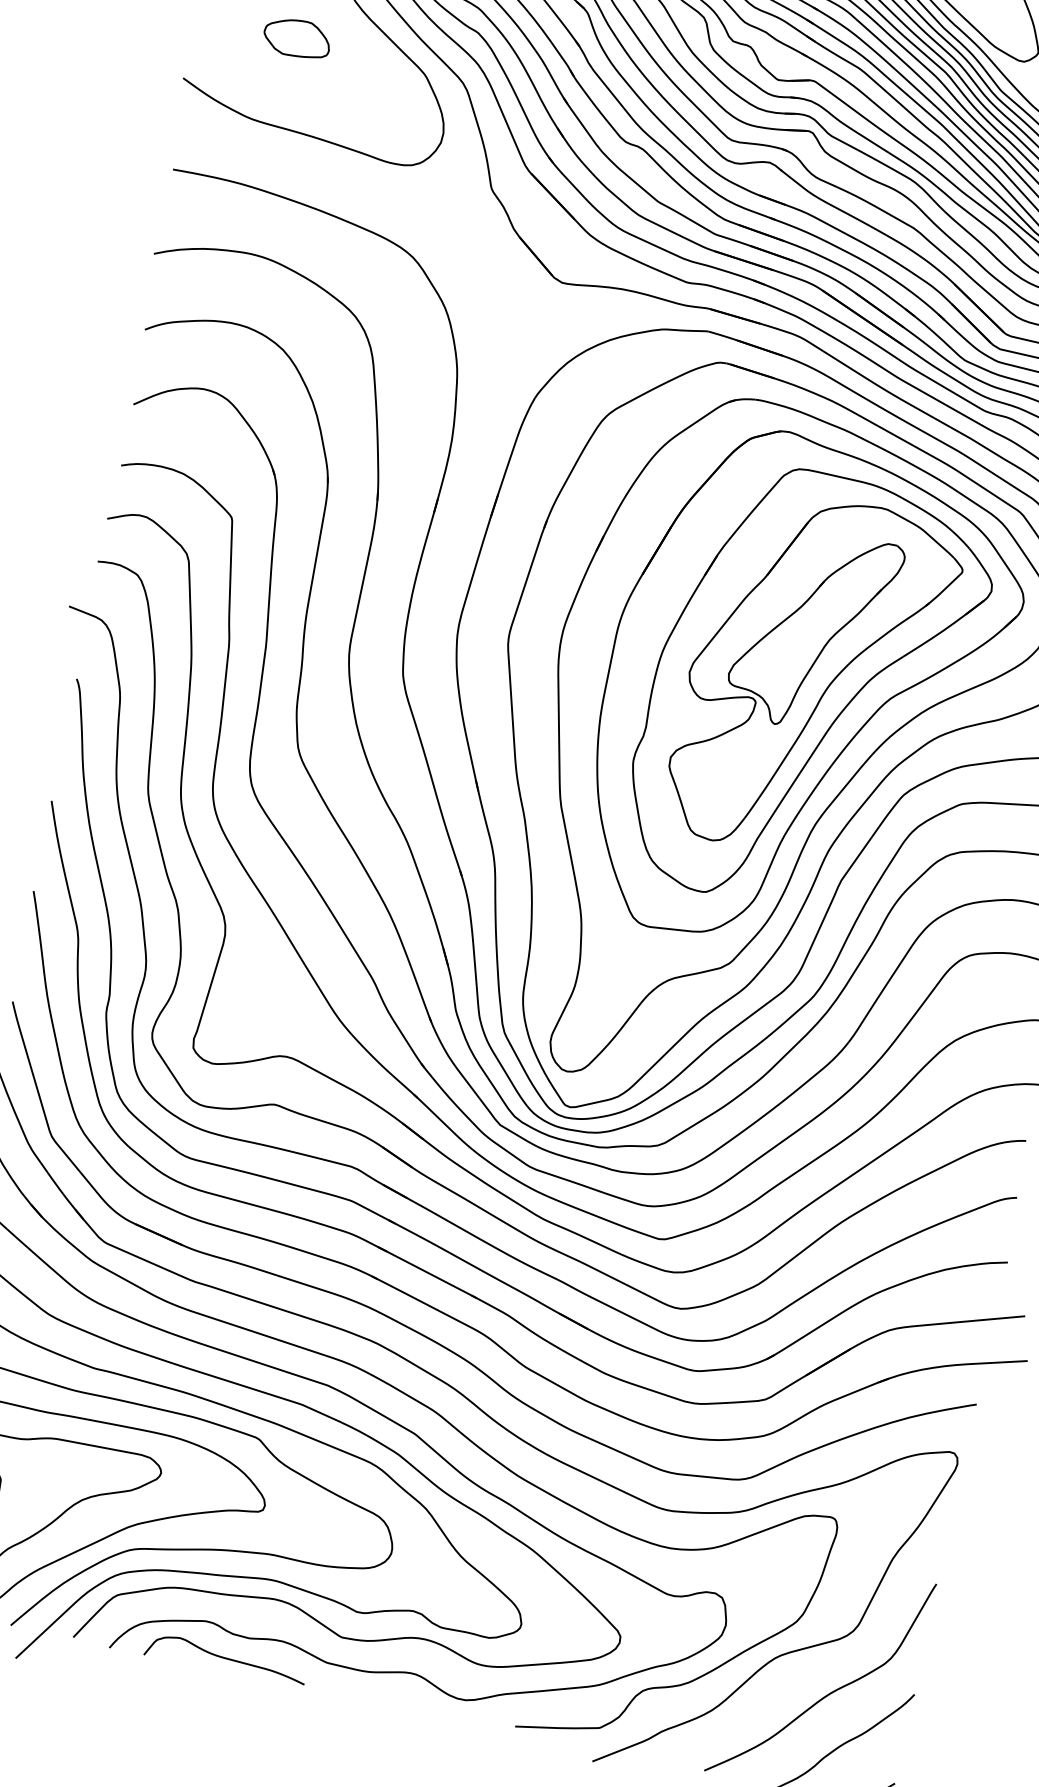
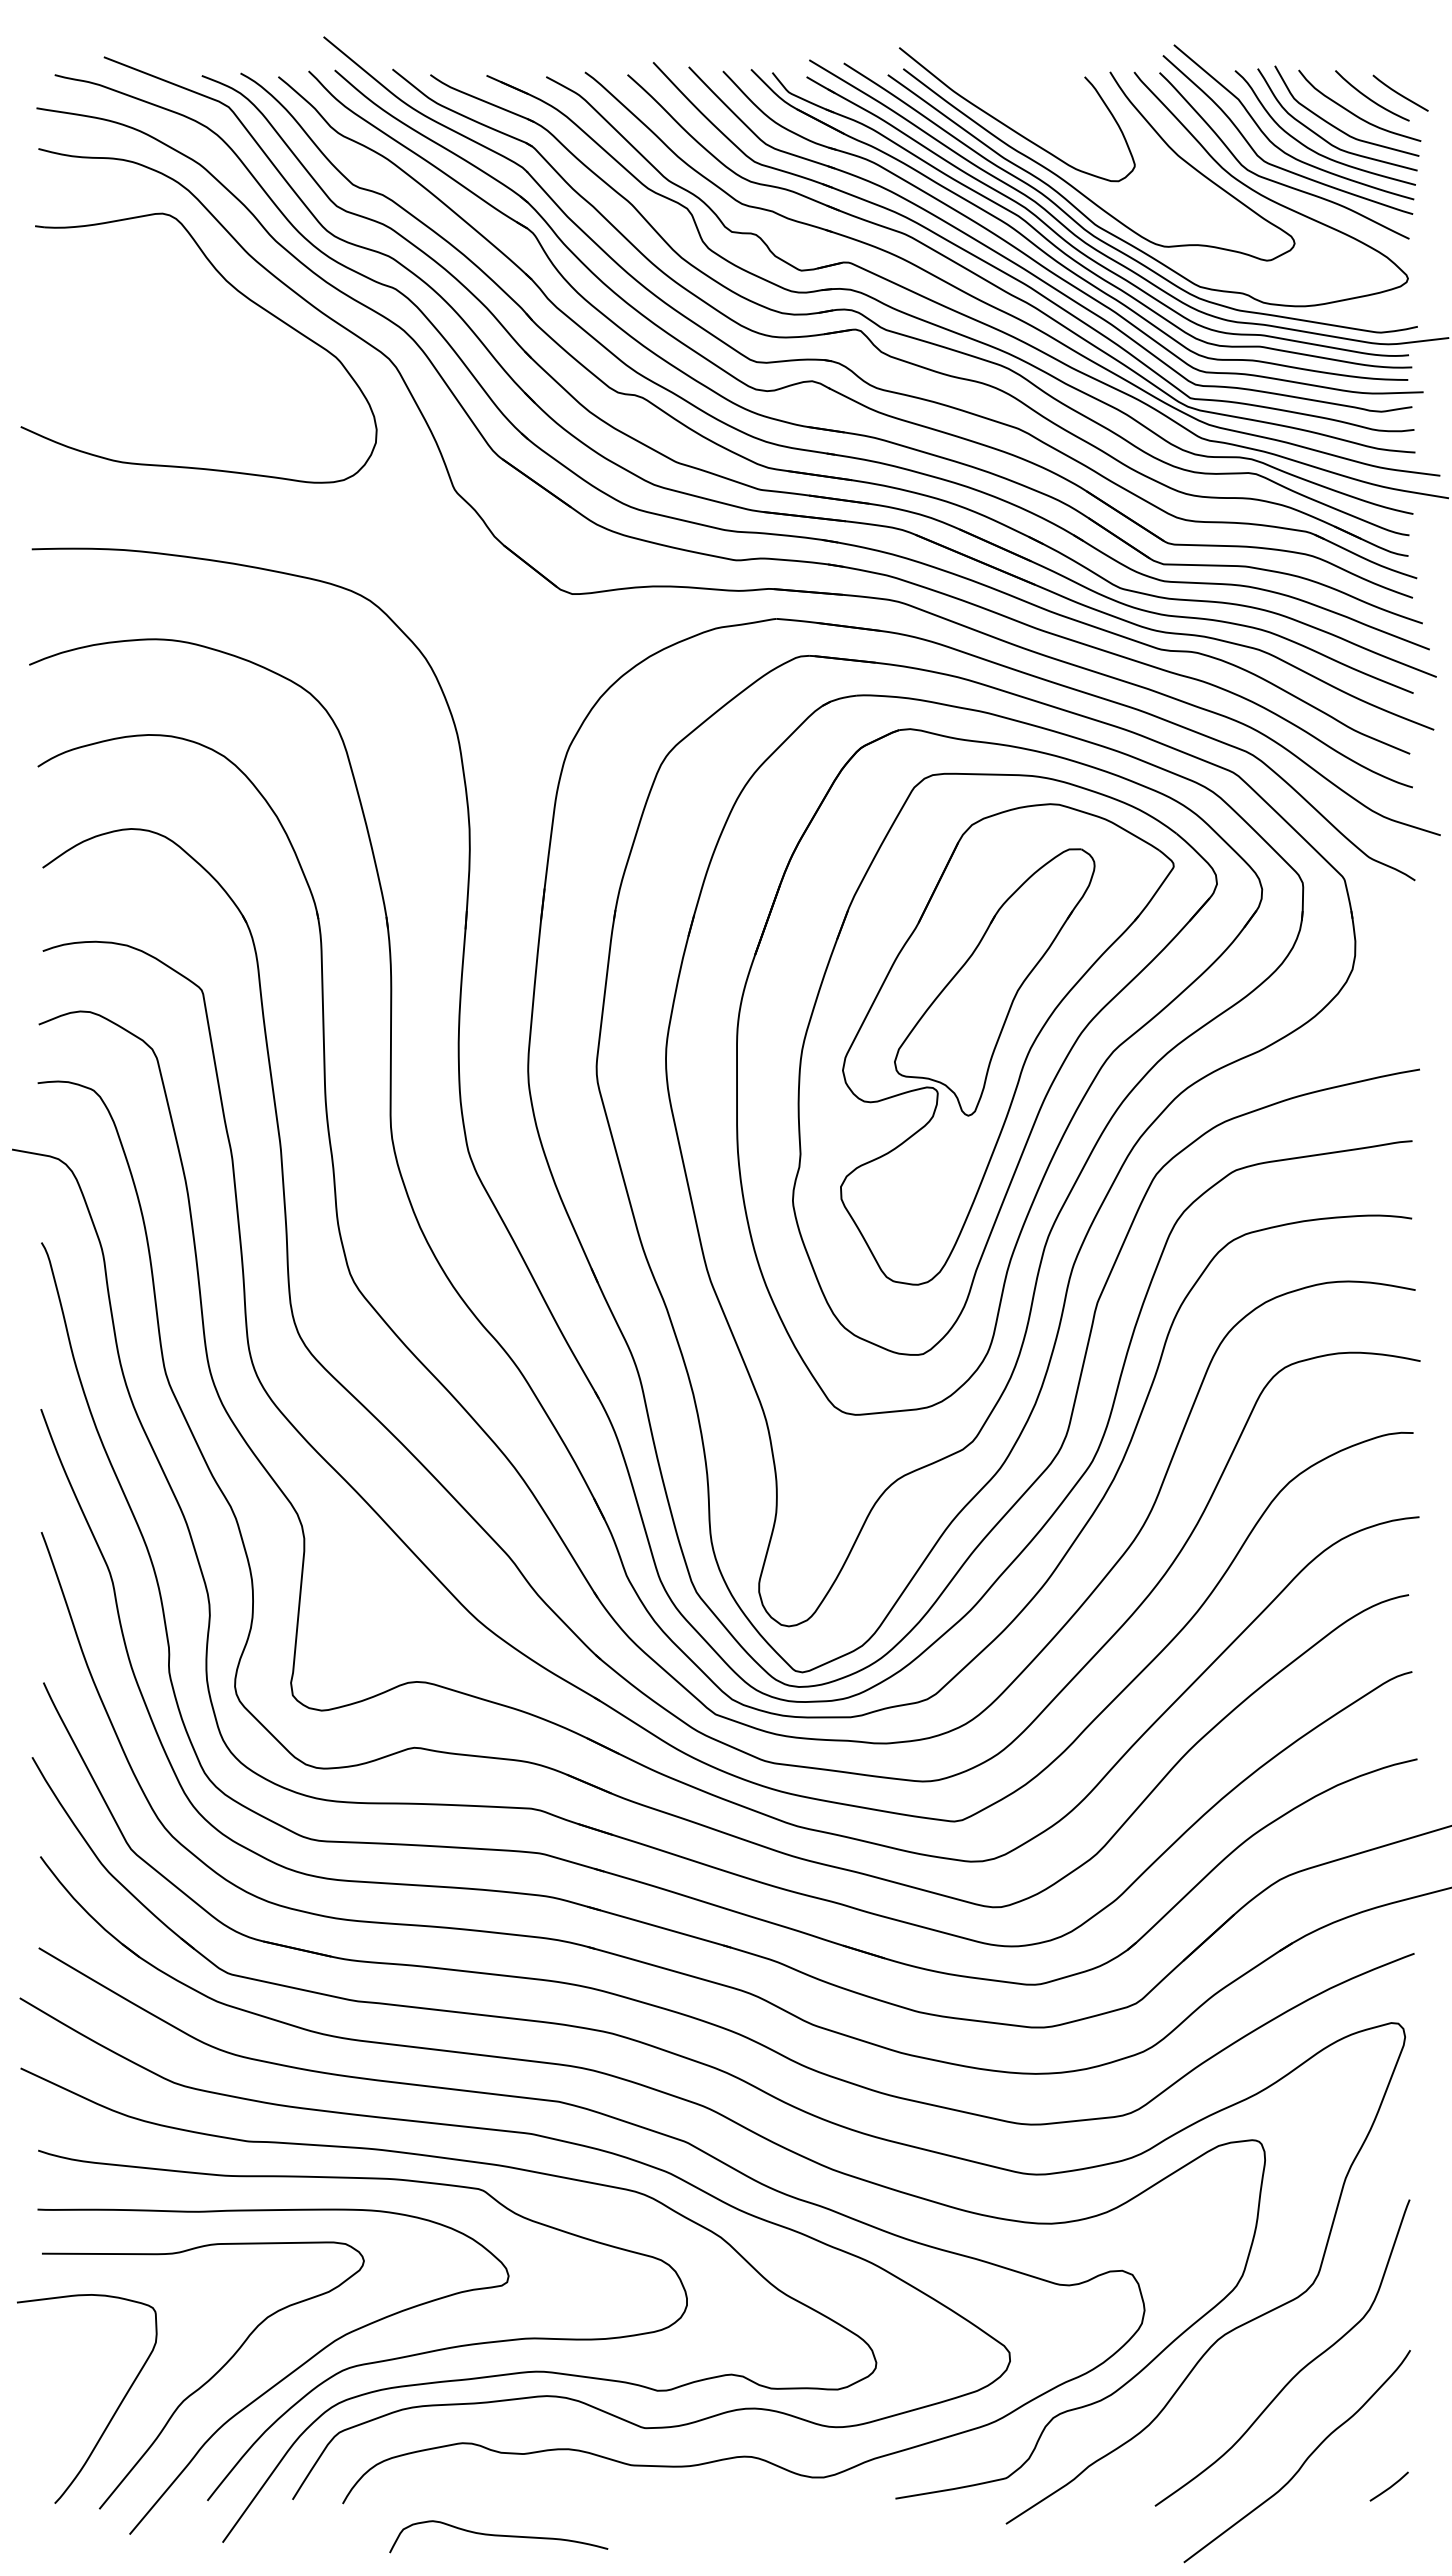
part: (297, 38) -> (159, 344), removed
curve: (225, 1659) -> (498, 2536), moved

